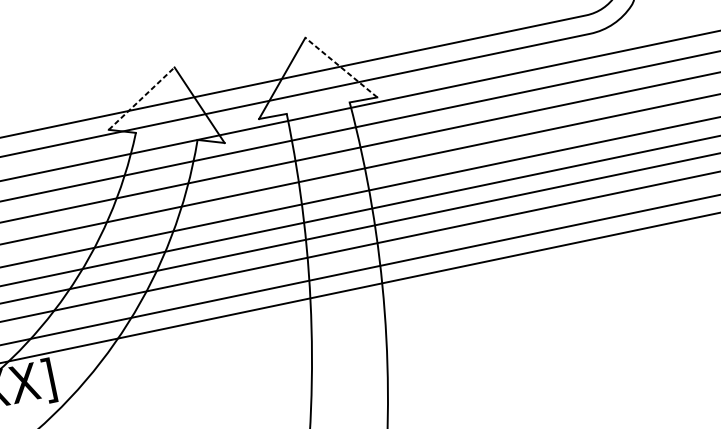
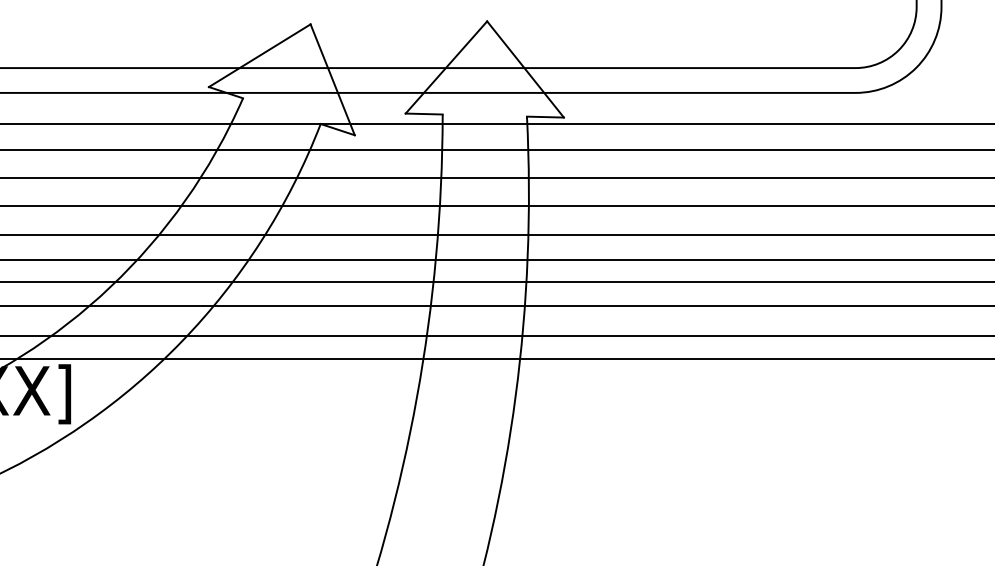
line: (341, 67) -> (525, 69), dashed -> solid
line: (141, 98) -> (259, 55), dashed -> solid

